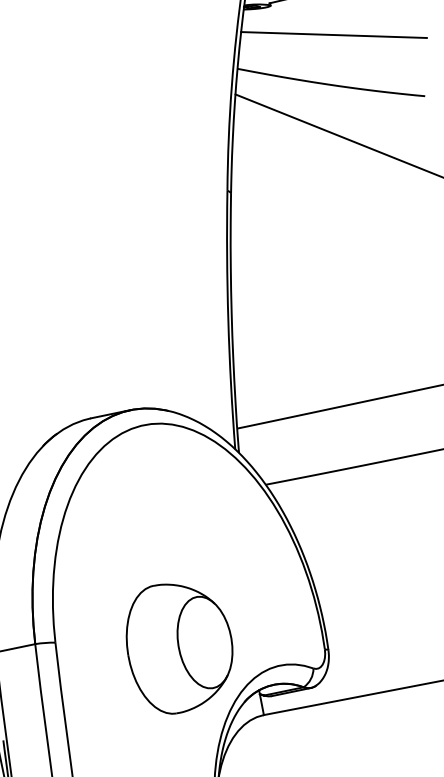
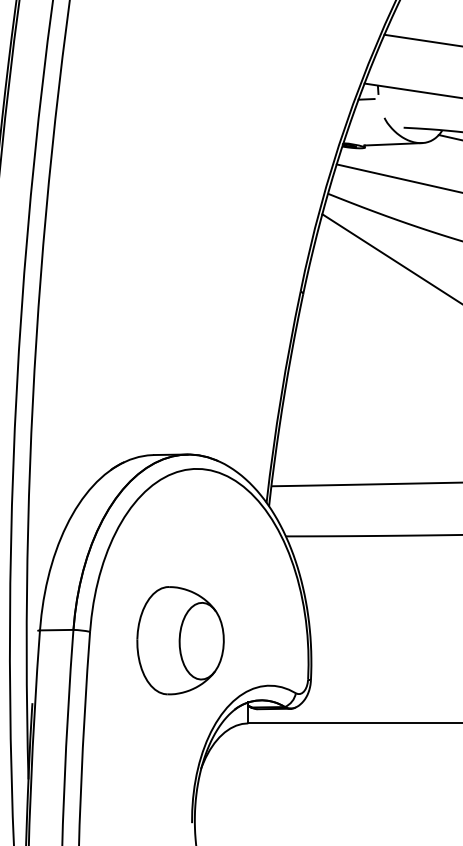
part: (179, 646) -> (180, 640), moved

